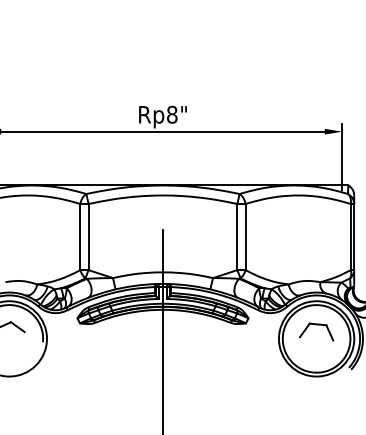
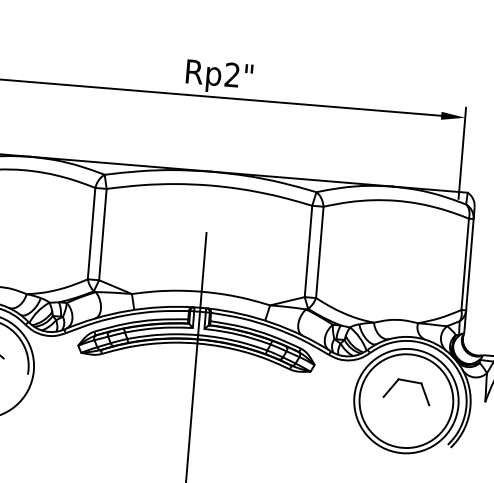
text: (172, 114) -> (232, 74), Rp8" -> Rp2"

